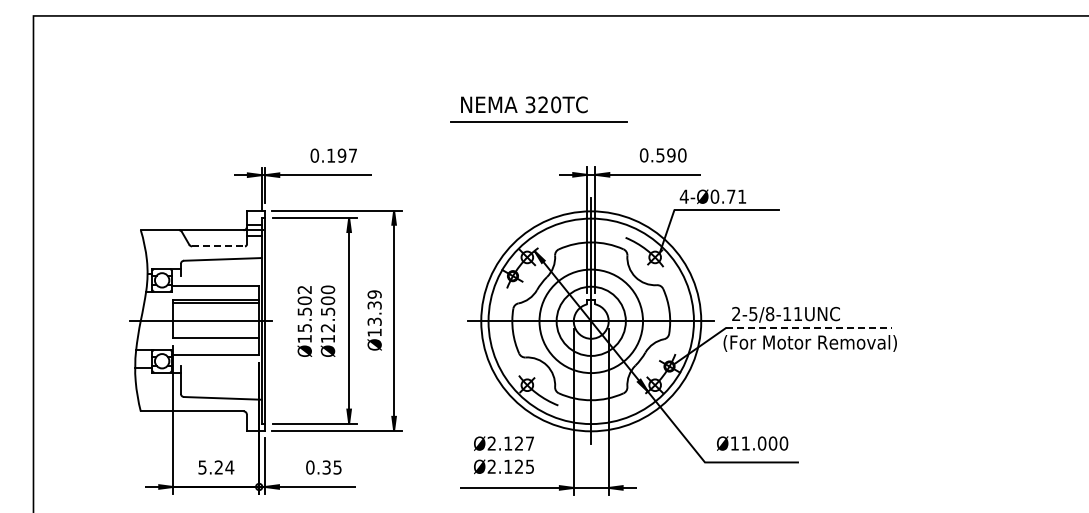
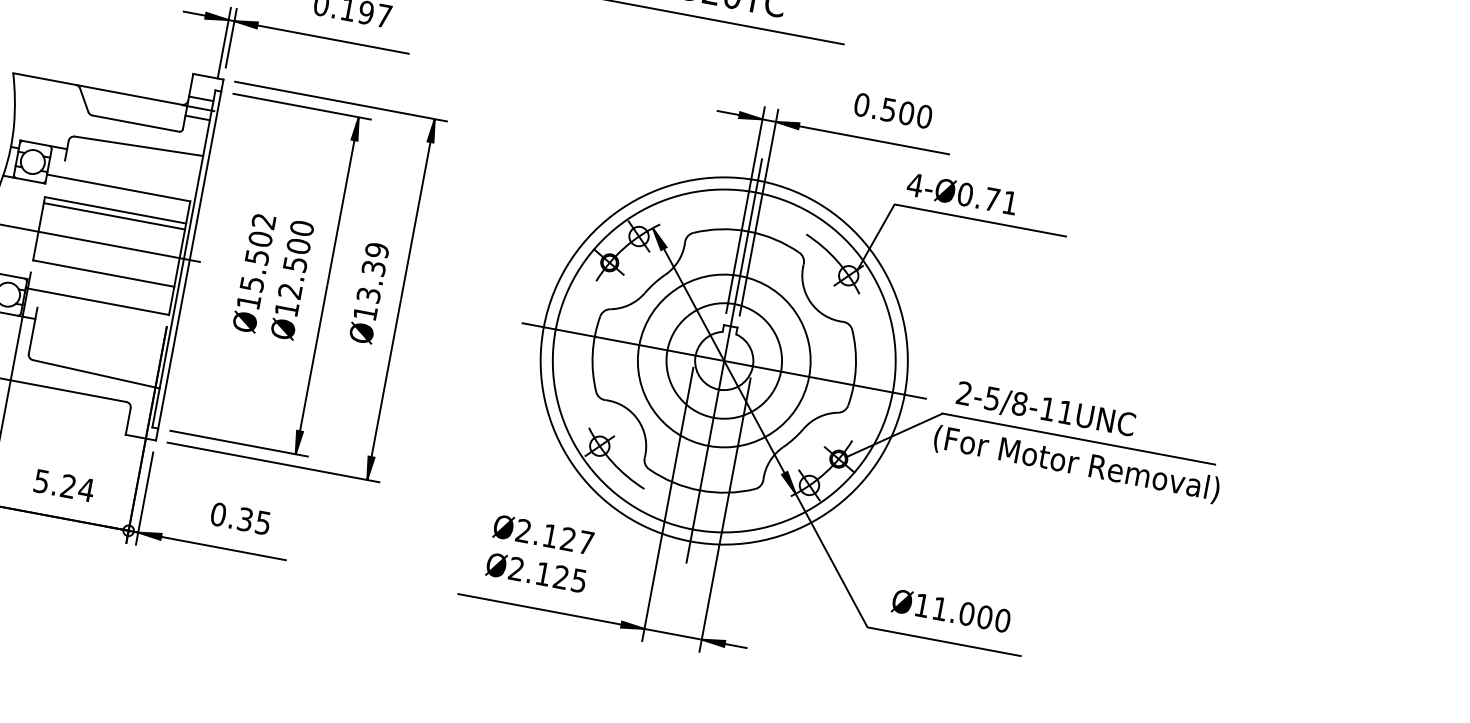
text: (671, 155) -> (906, 113), 0.590 -> 0.500
line: (219, 246) -> (137, 124), dashed -> solid
line: (809, 328) -> (1080, 439), dashed -> solid

